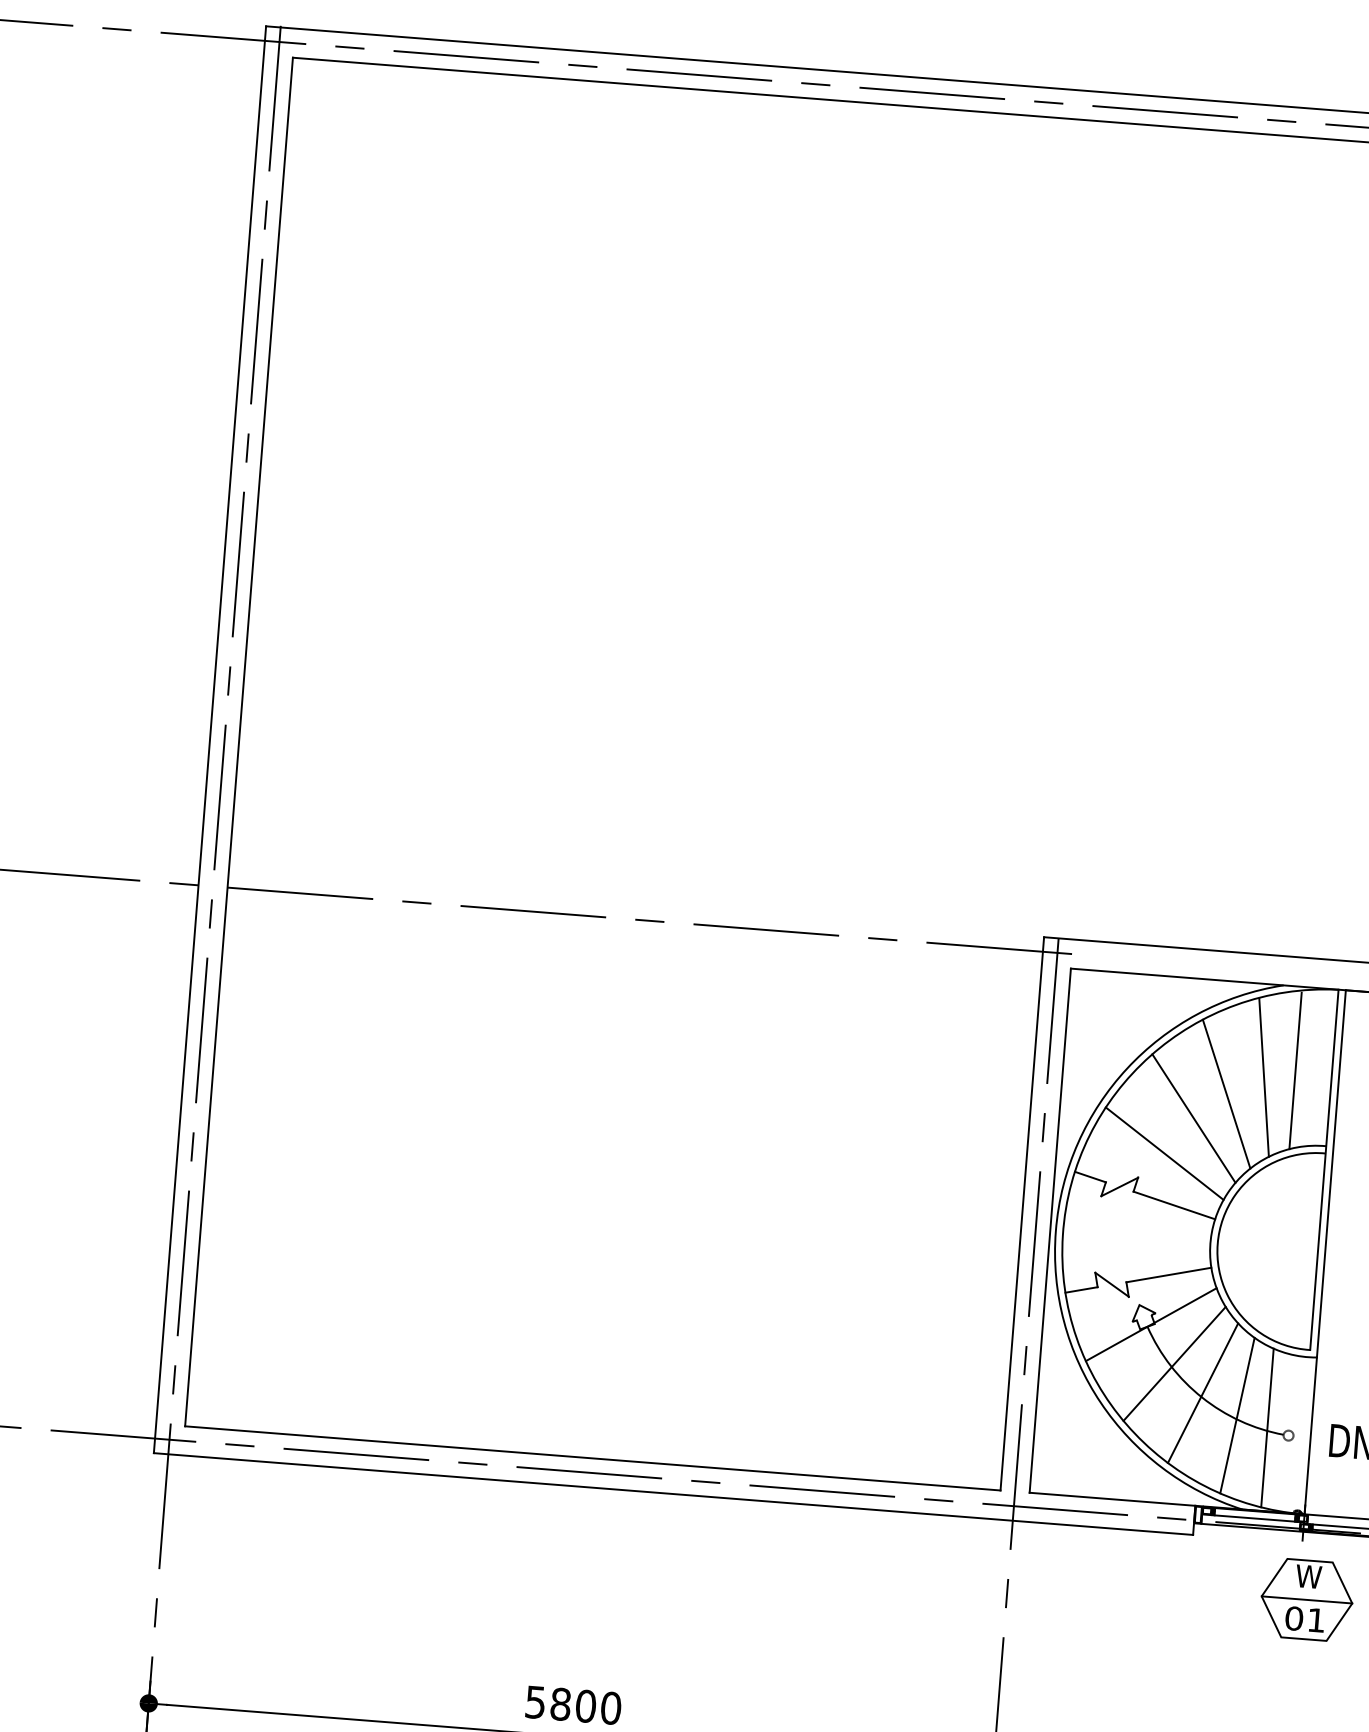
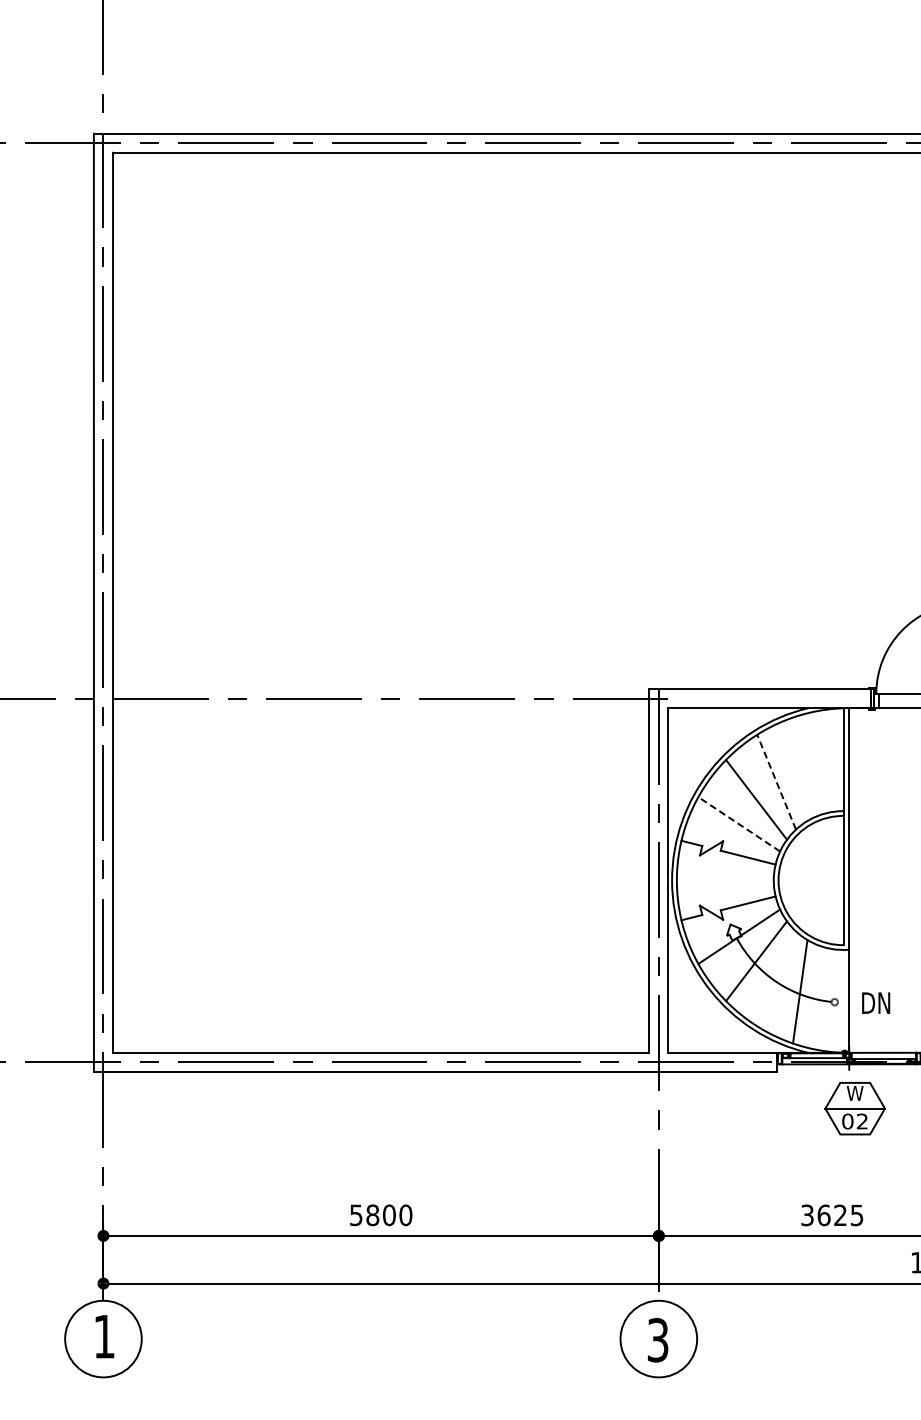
line: (1295, 1070) -> (820, 763), removed
line: (1264, 1077) -> (800, 769), removed
line: (1226, 1093) -> (776, 781), solid -> dashed
line: (1163, 1153) -> (738, 824), solid -> dashed
line: (1202, 1392) -> (776, 978), removed
line: (1267, 1428) -> (820, 998), removed
text: (1315, 1620) -> (861, 1121), 01 -> 02

